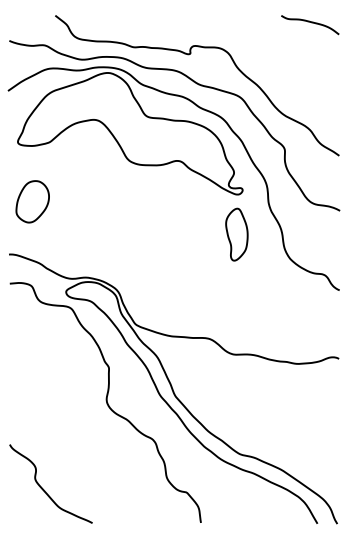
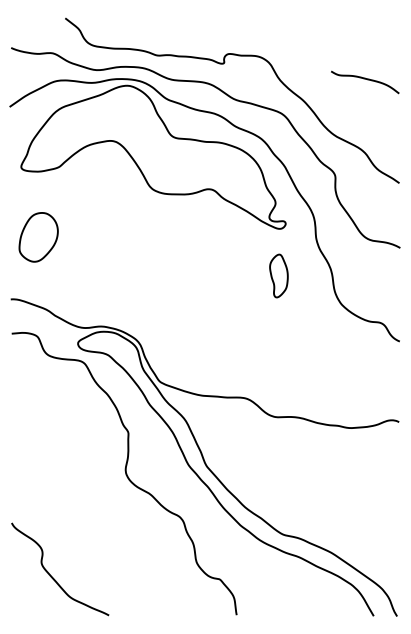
curve: (312, 23) -> (367, 80), moved
part: (236, 234) -> (278, 275), size x0.7

